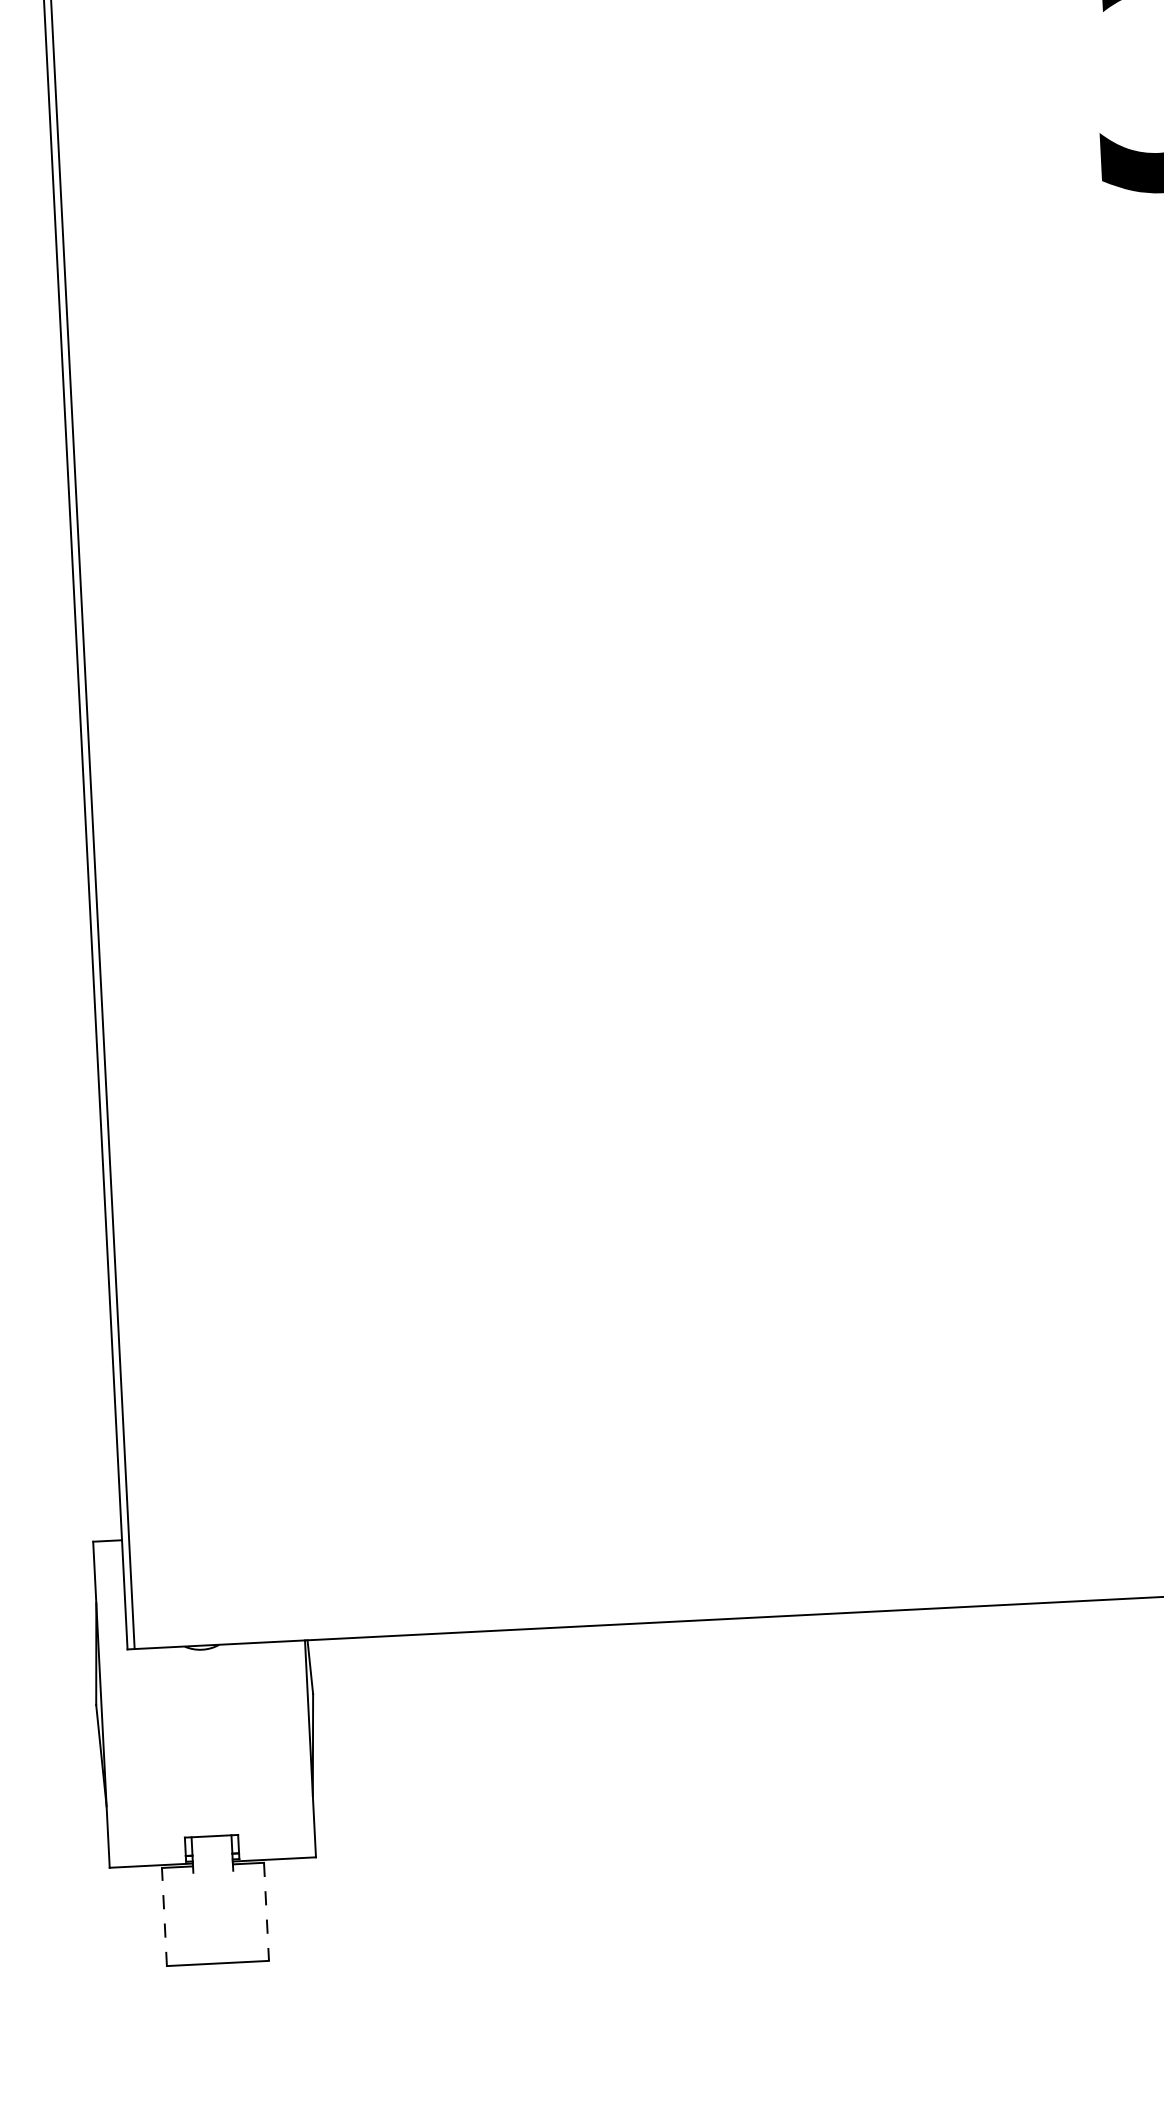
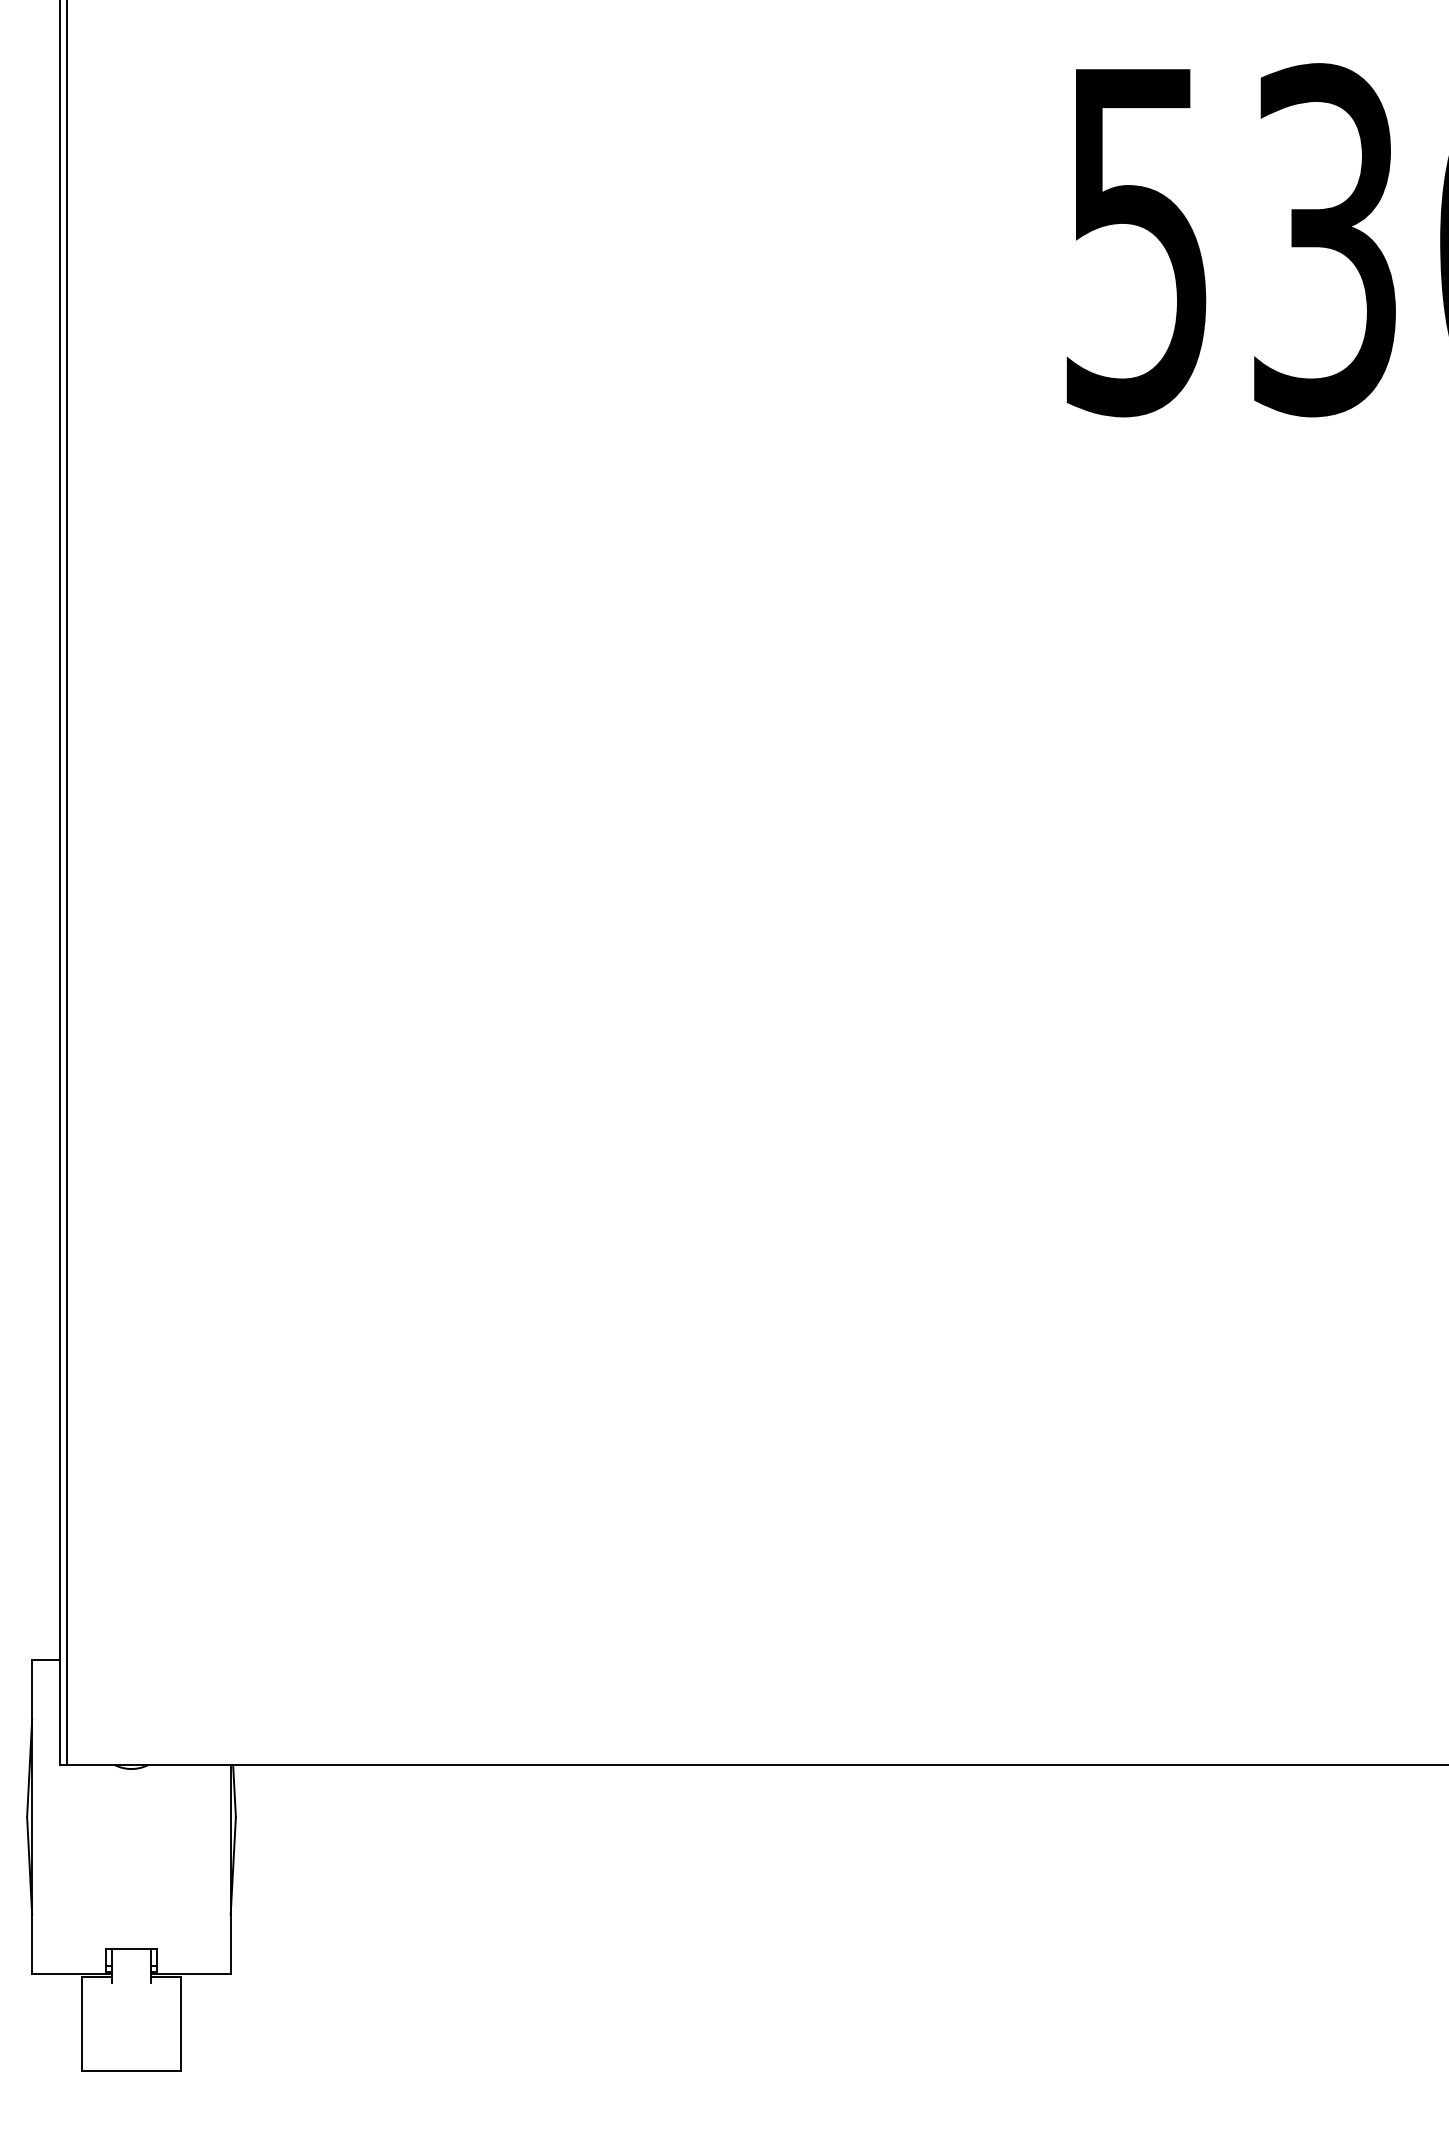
line: (266, 1912) -> (180, 2024), dashed -> solid
line: (164, 1916) -> (82, 2023), dashed -> solid

